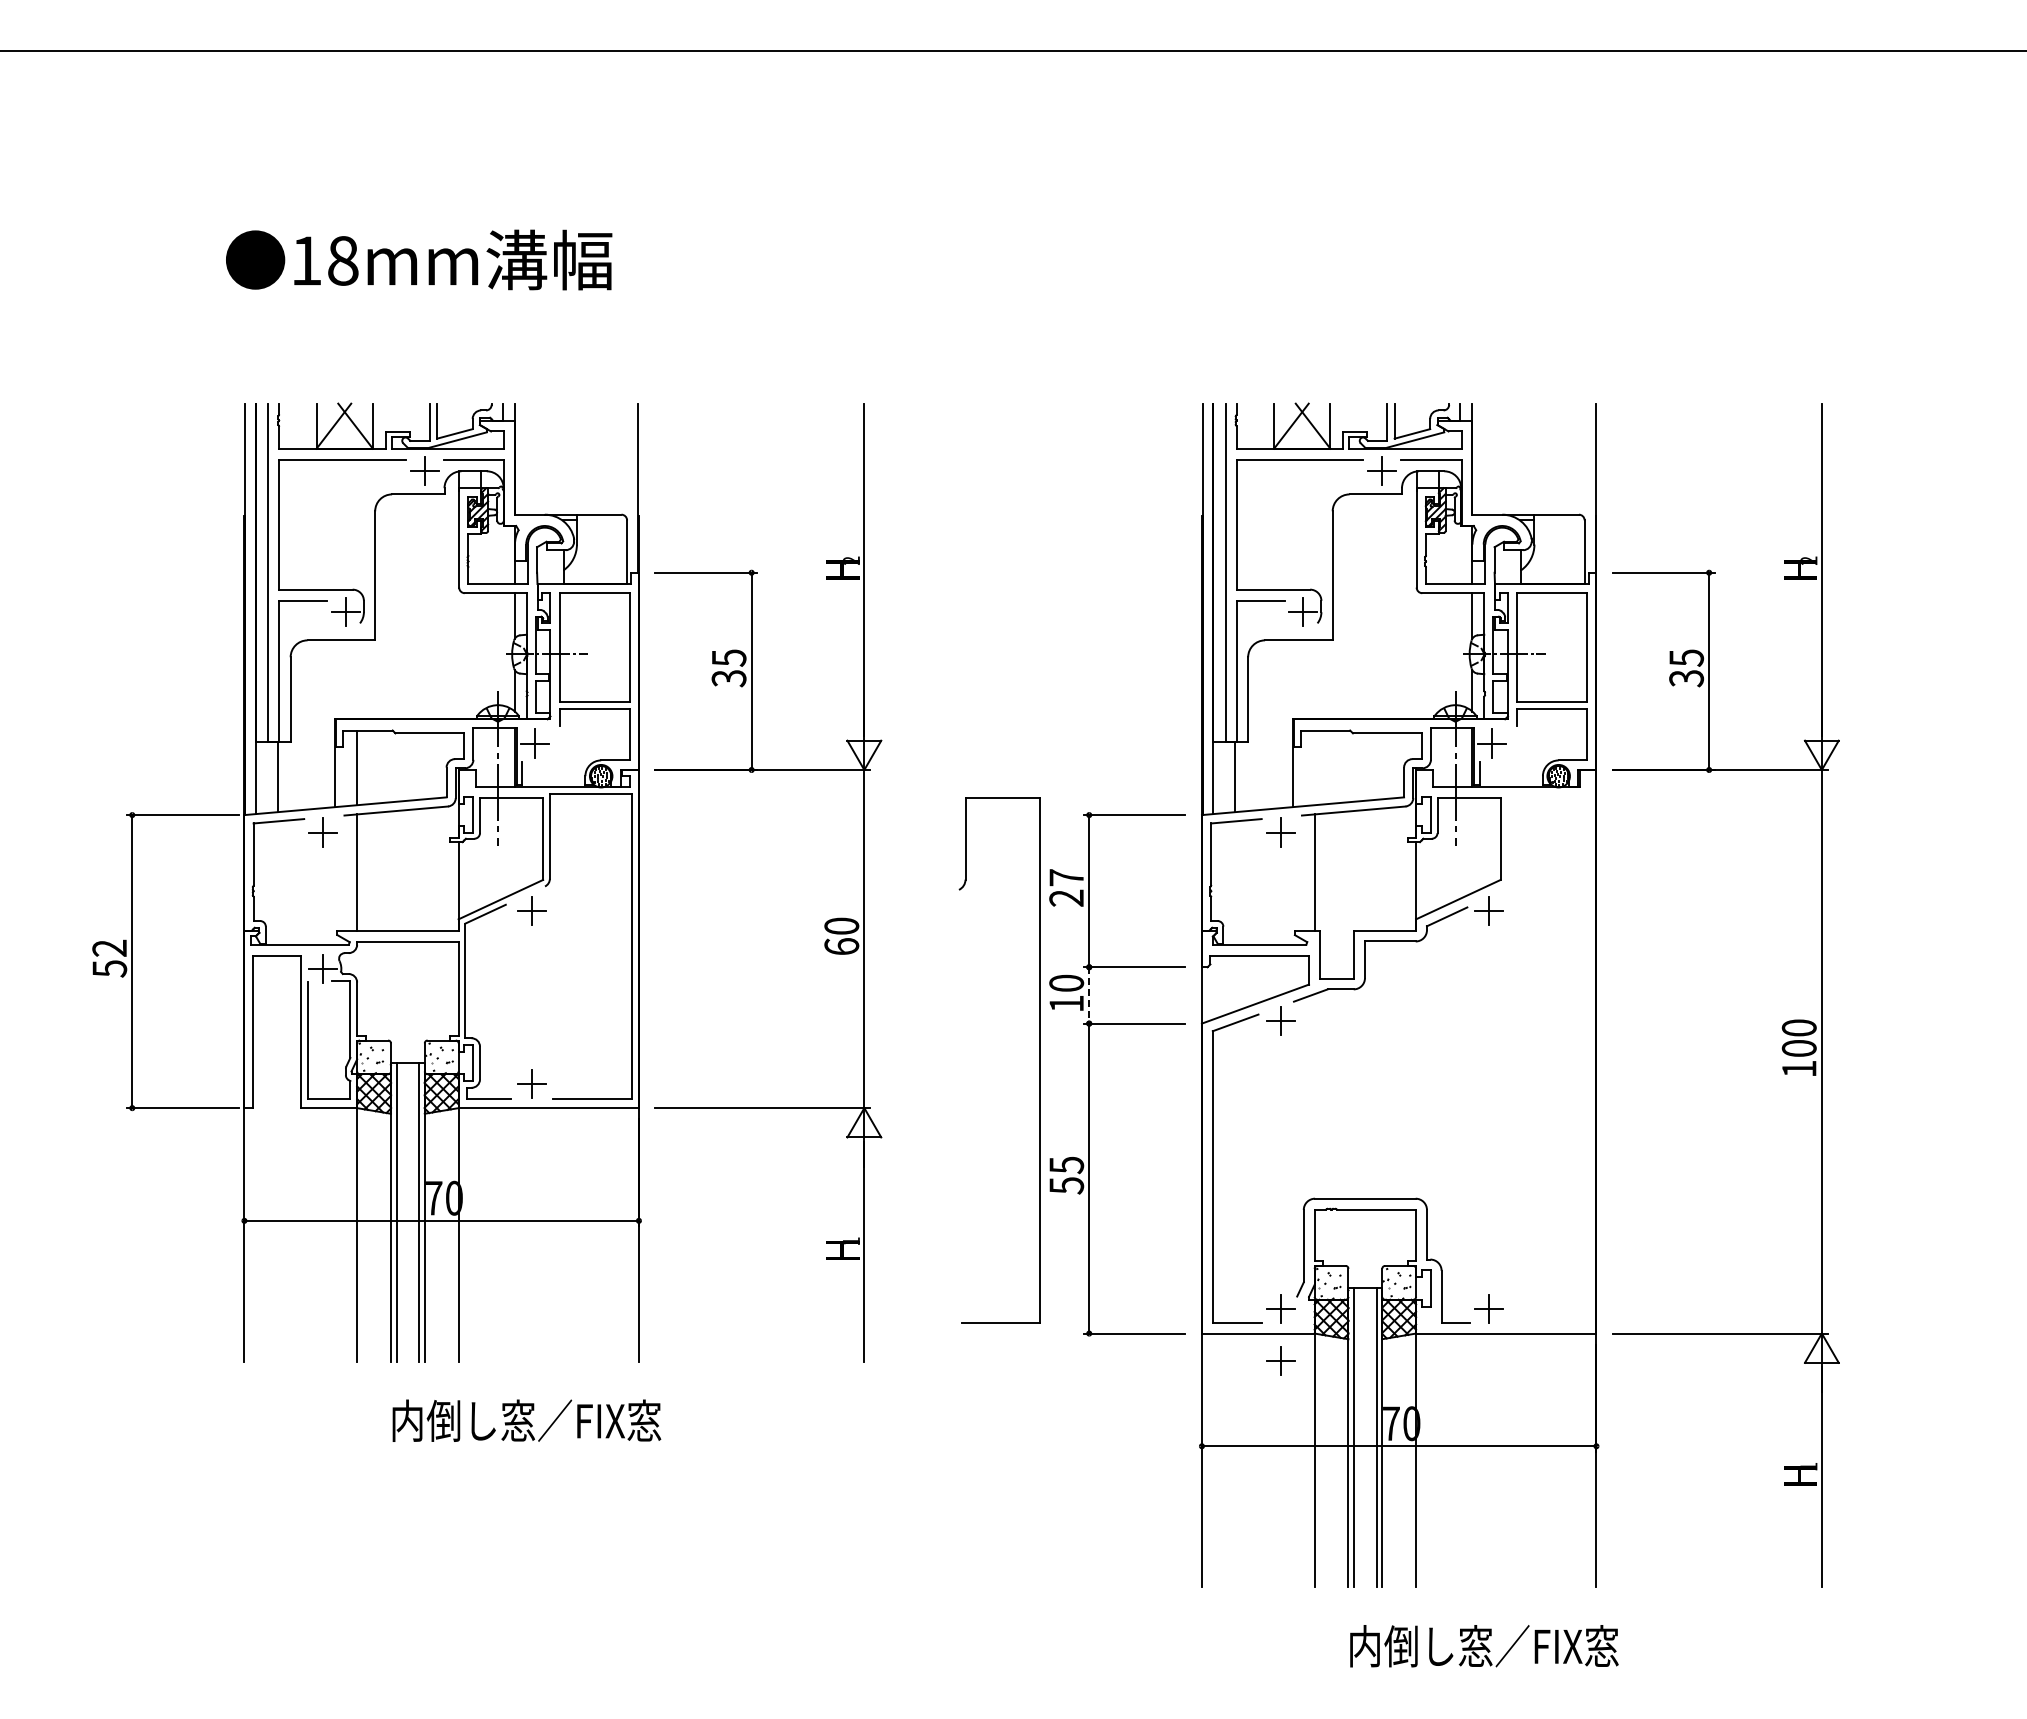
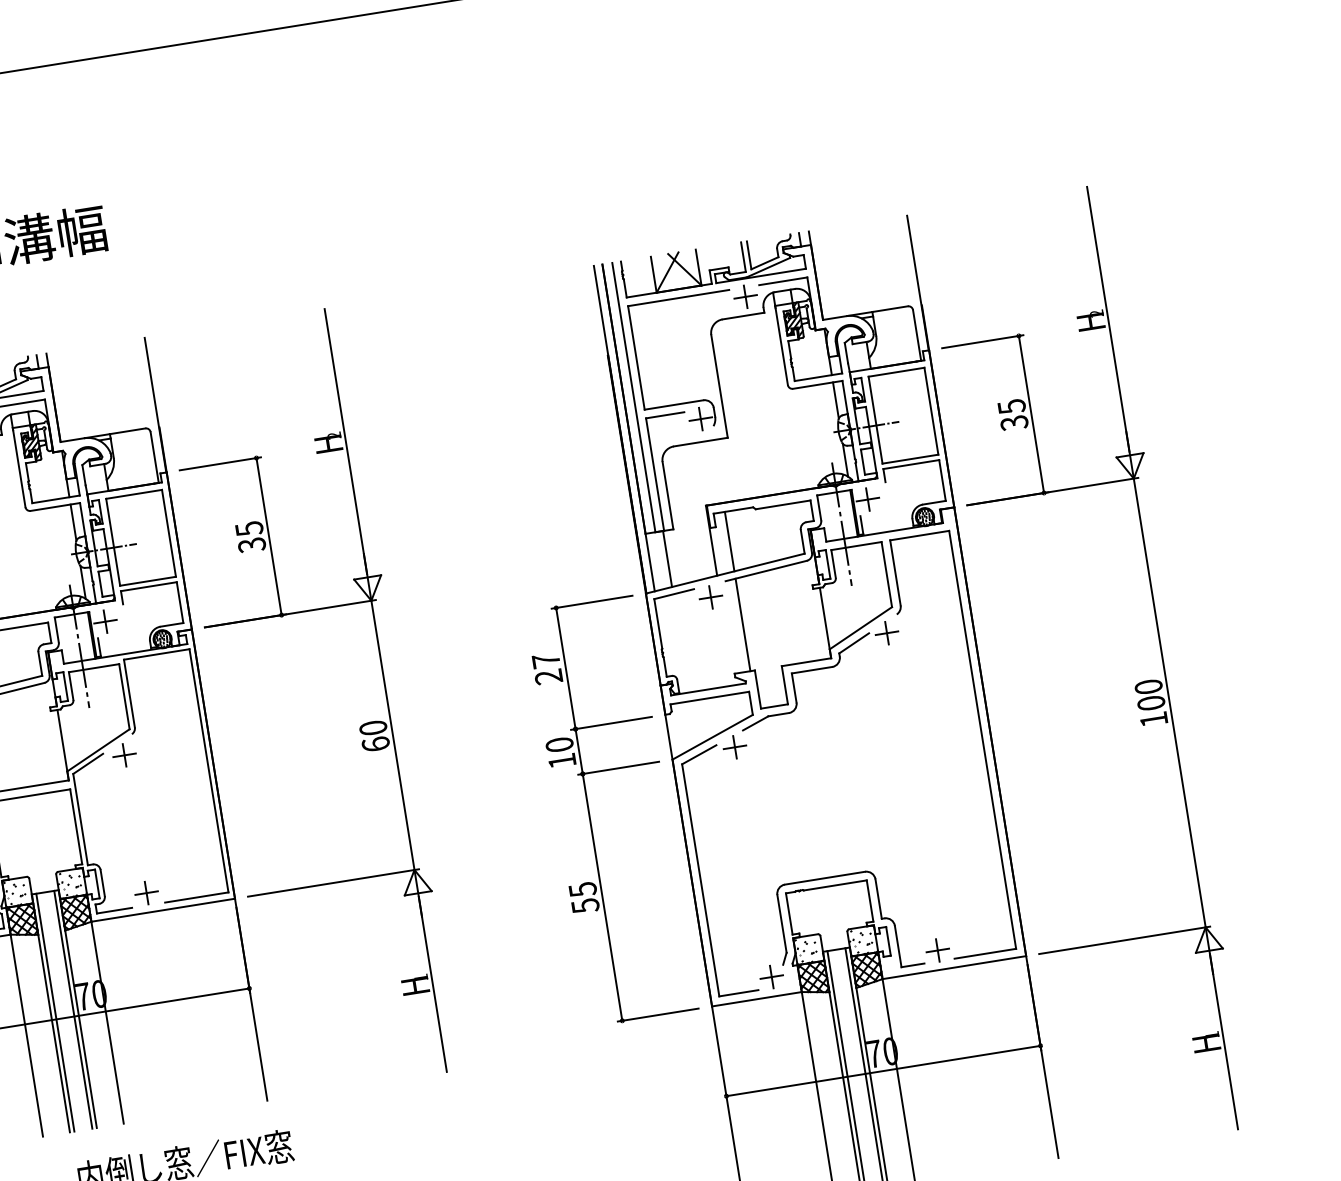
line: (1314, 767) -> (729, 541), added
line: (1089, 995) -> (579, 751), dashed -> solid
part: (1039, 1060) -> (982, 740), moved
part: (1280, 1360) -> (778, 1017), removed

